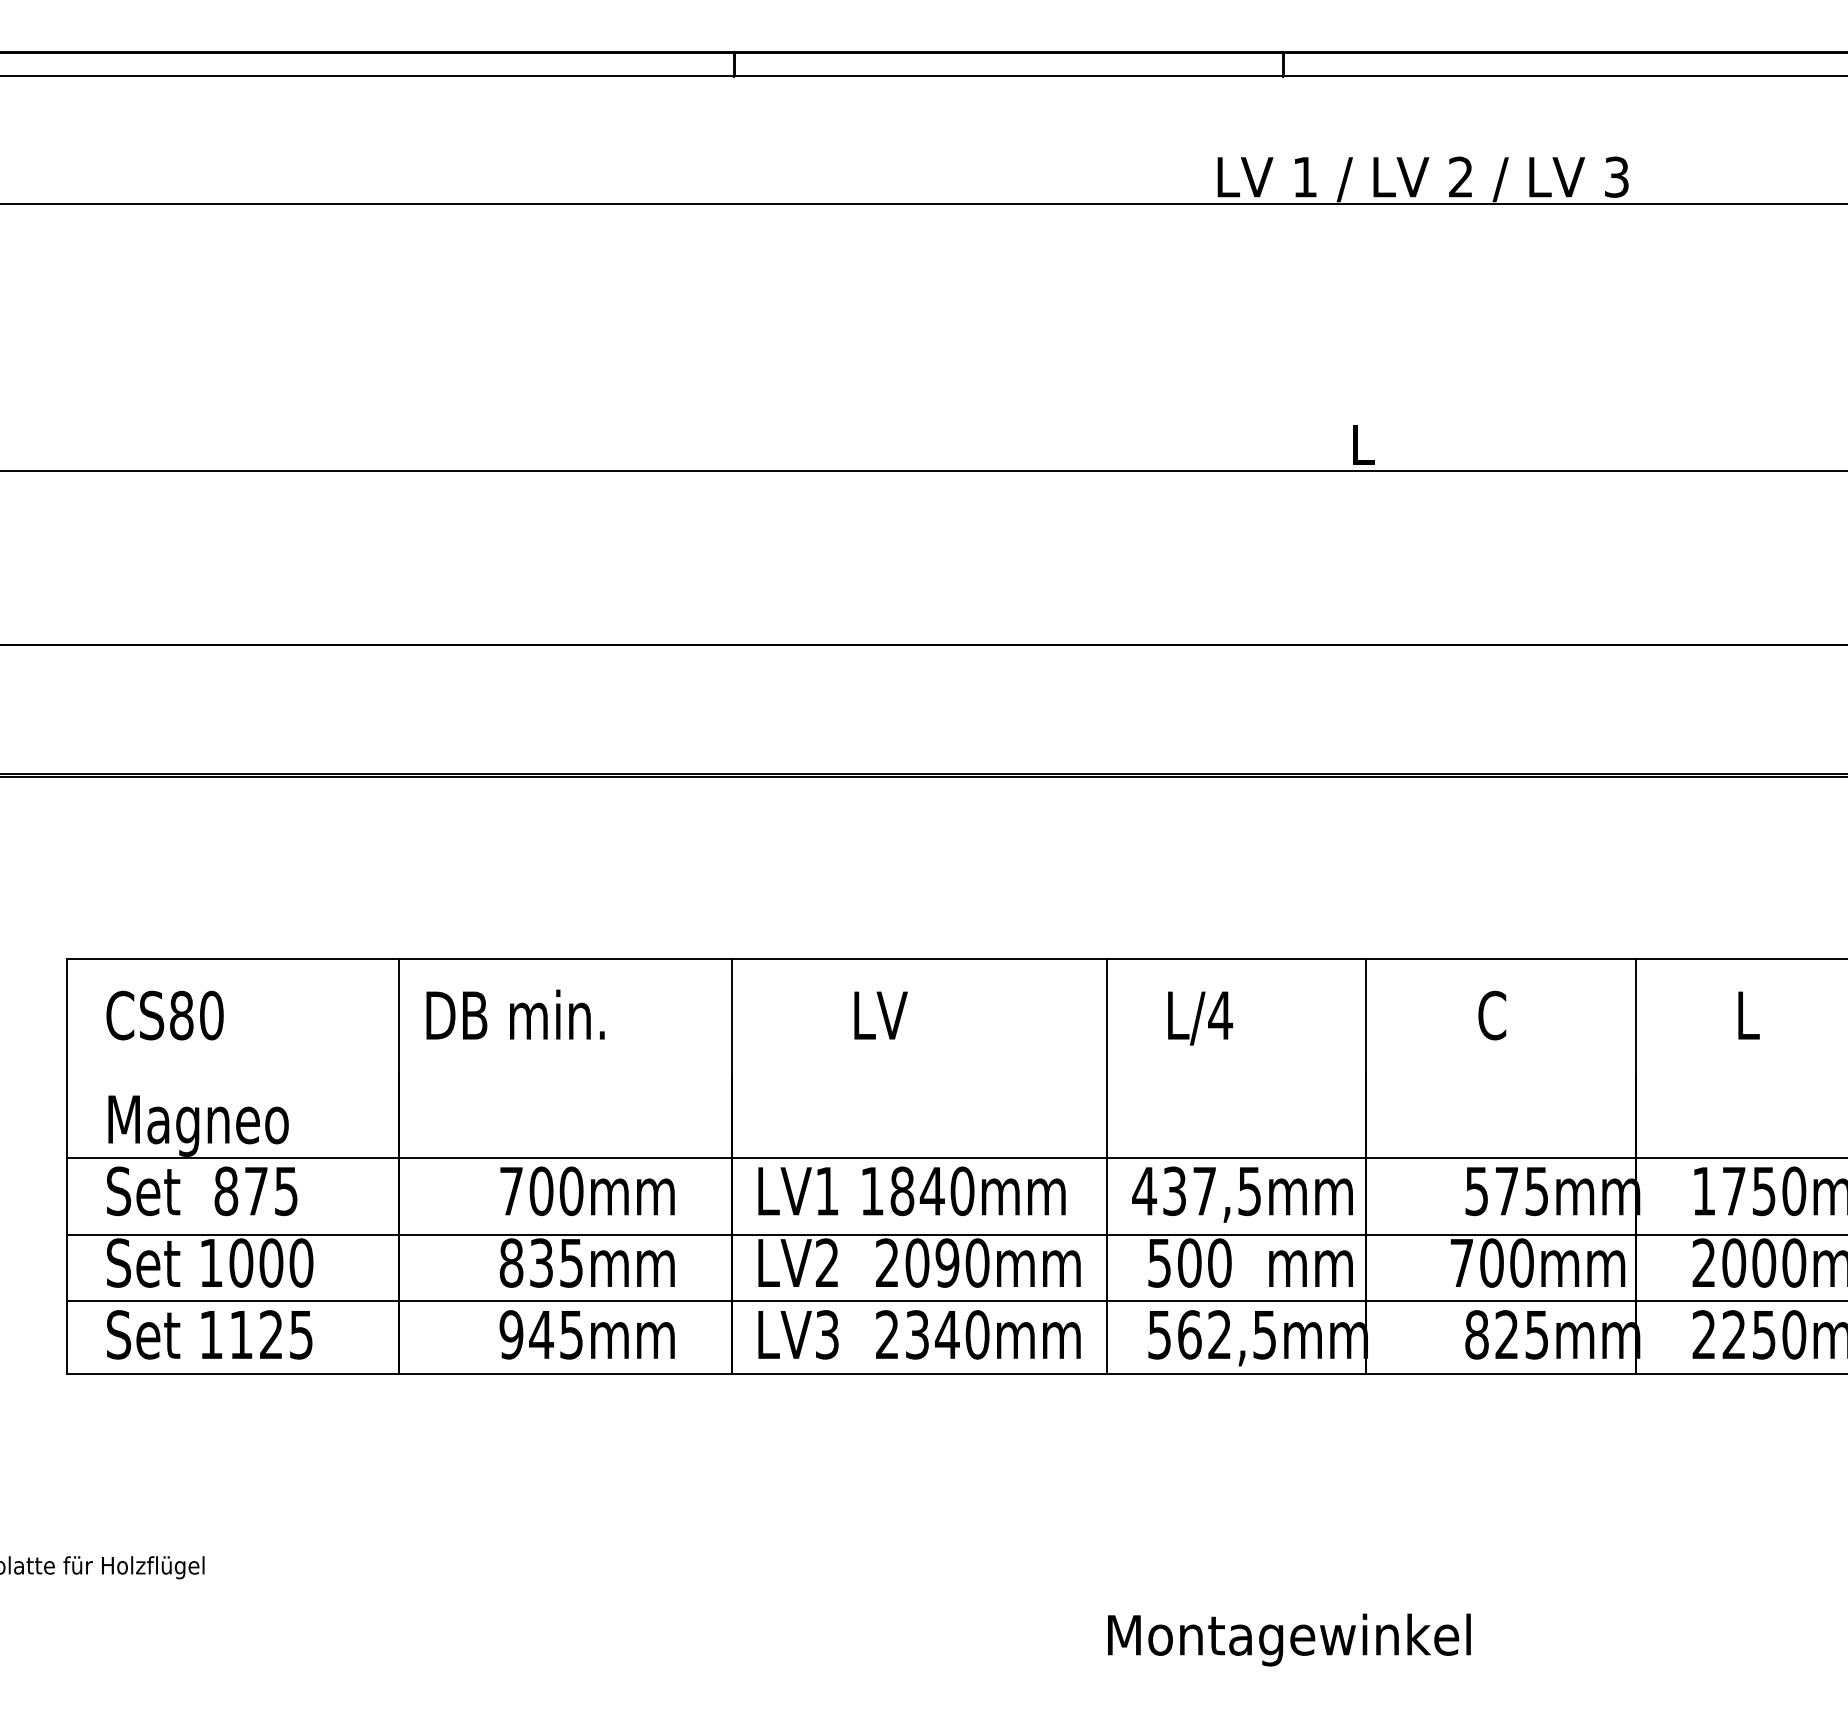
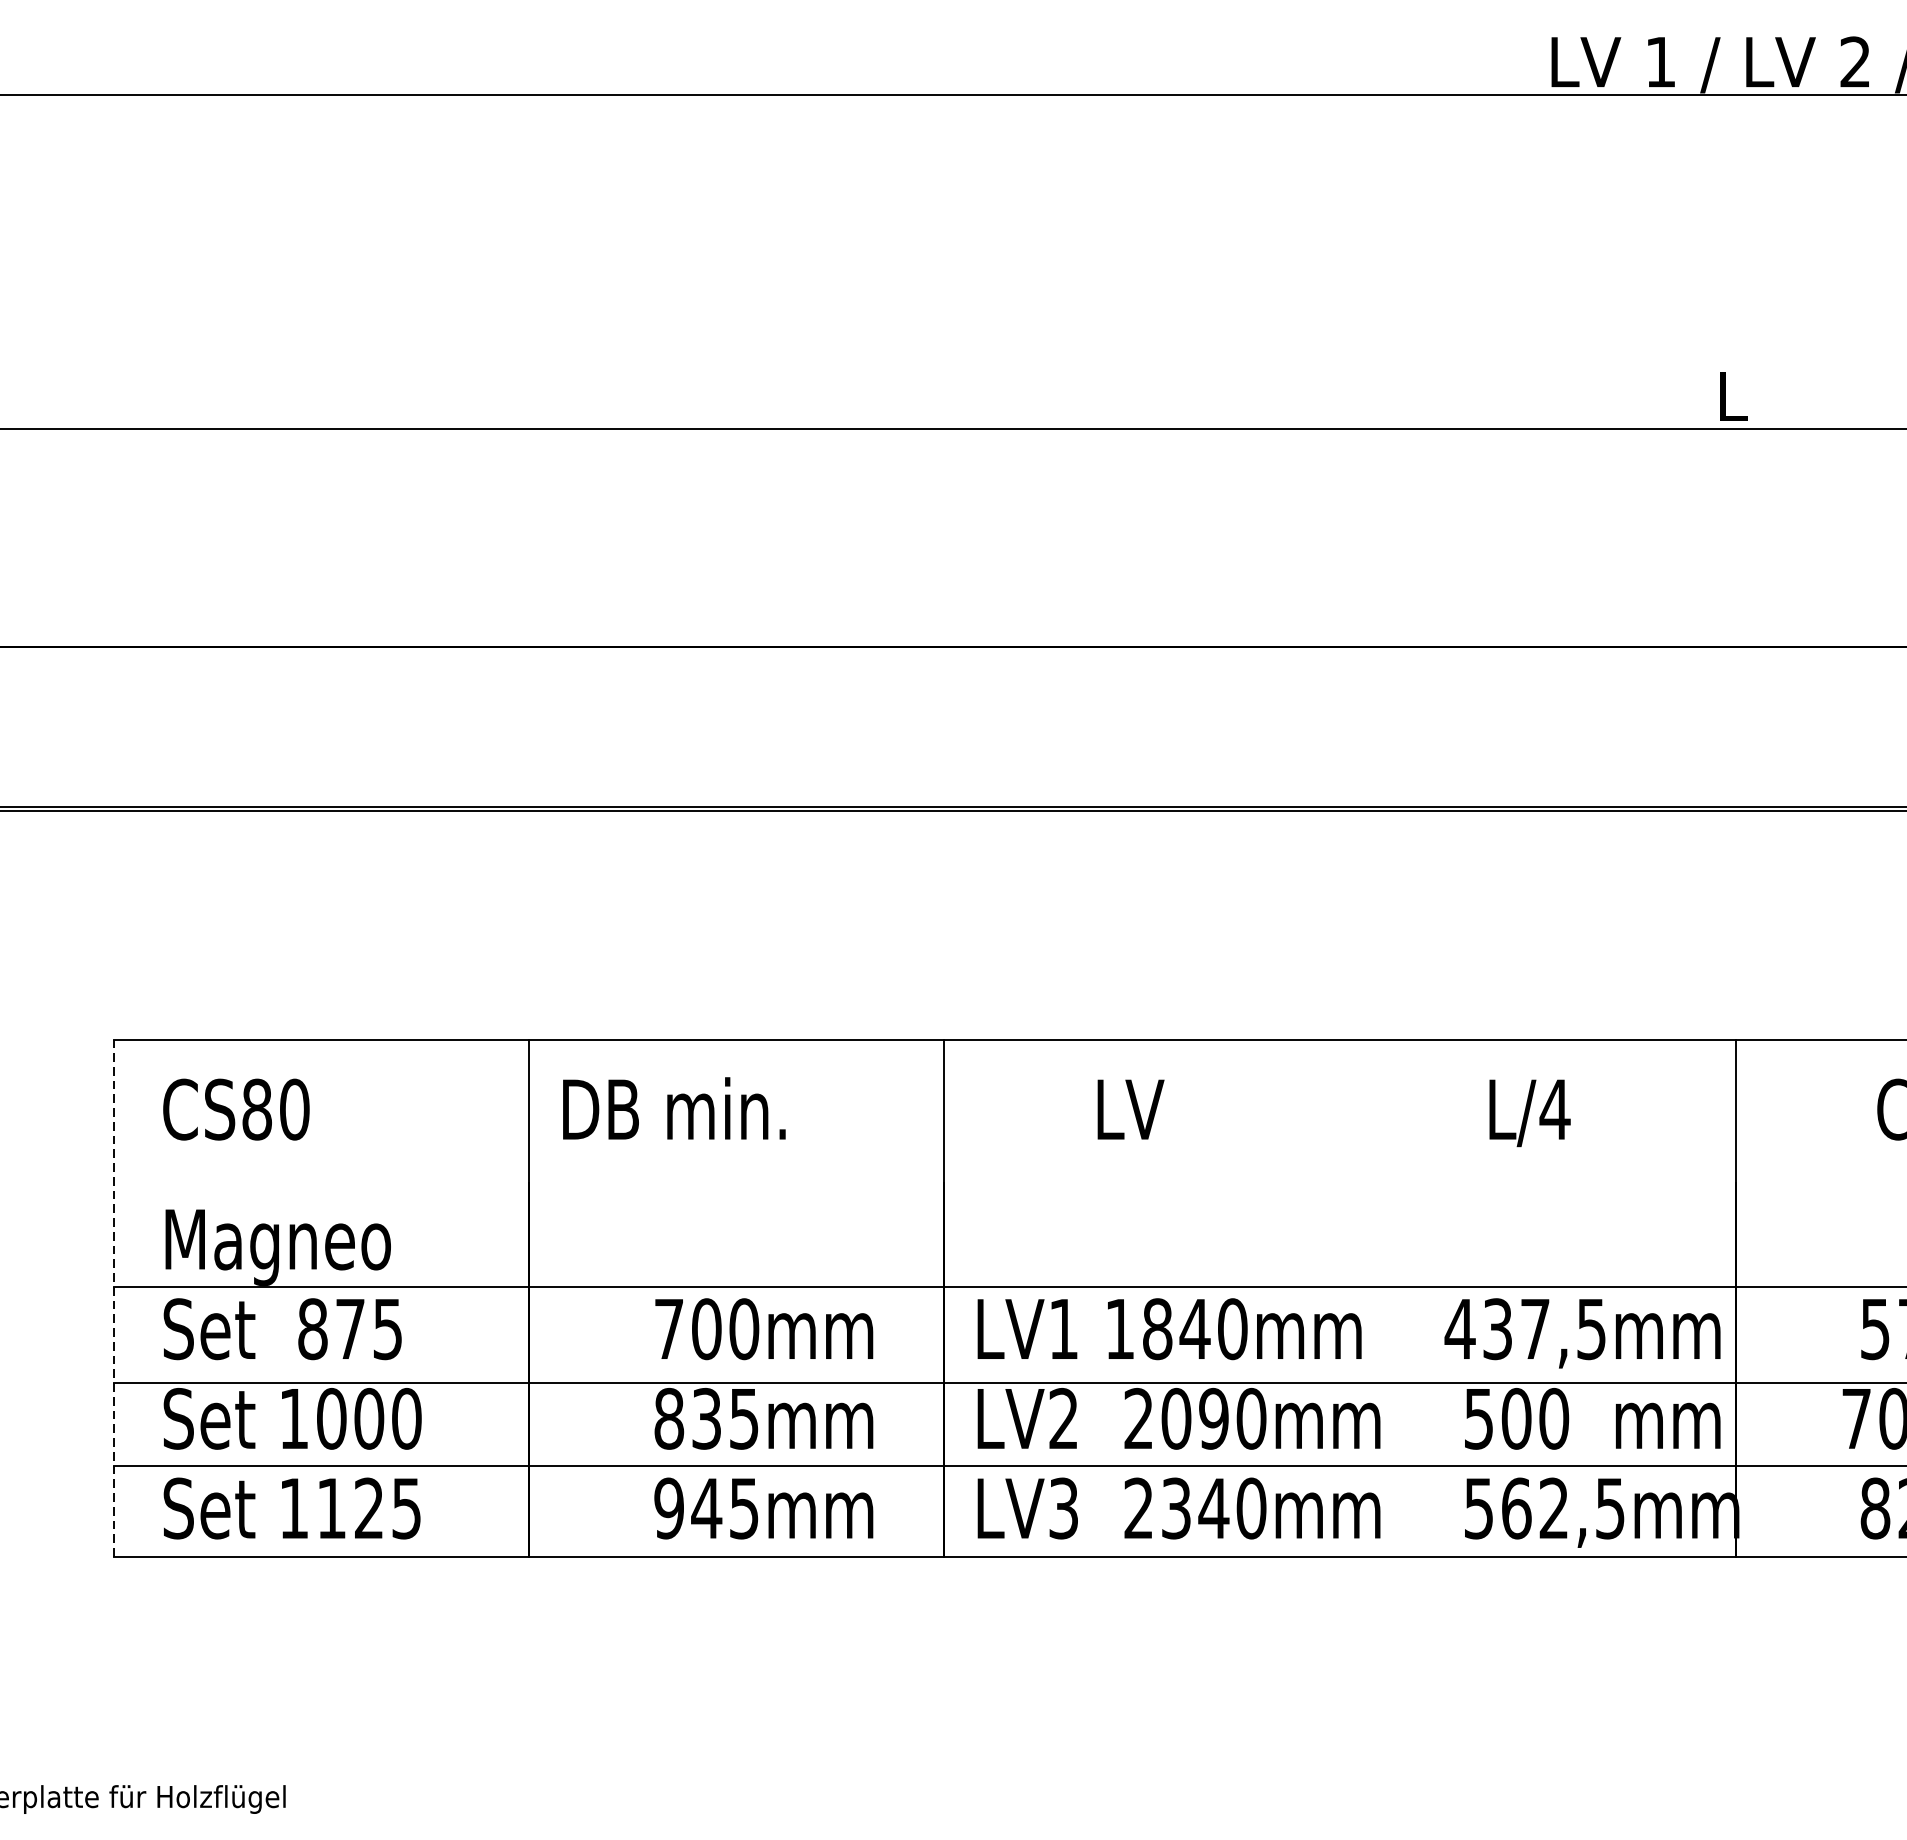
line: (1106, 1166) -> (1412, 1298), removed
line: (66, 1167) -> (113, 1299), solid -> dashed

